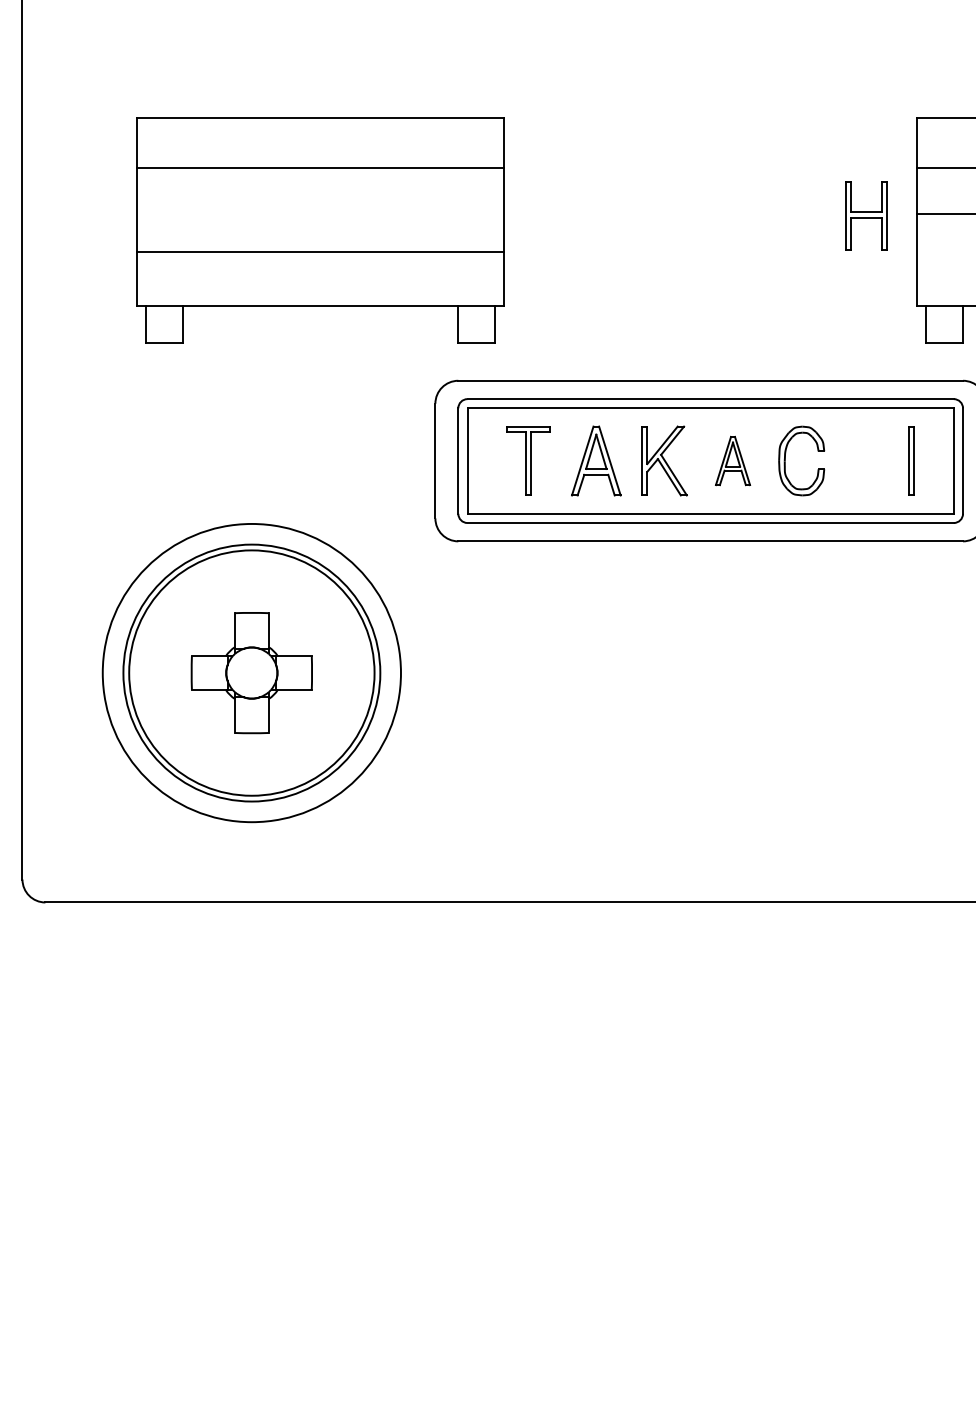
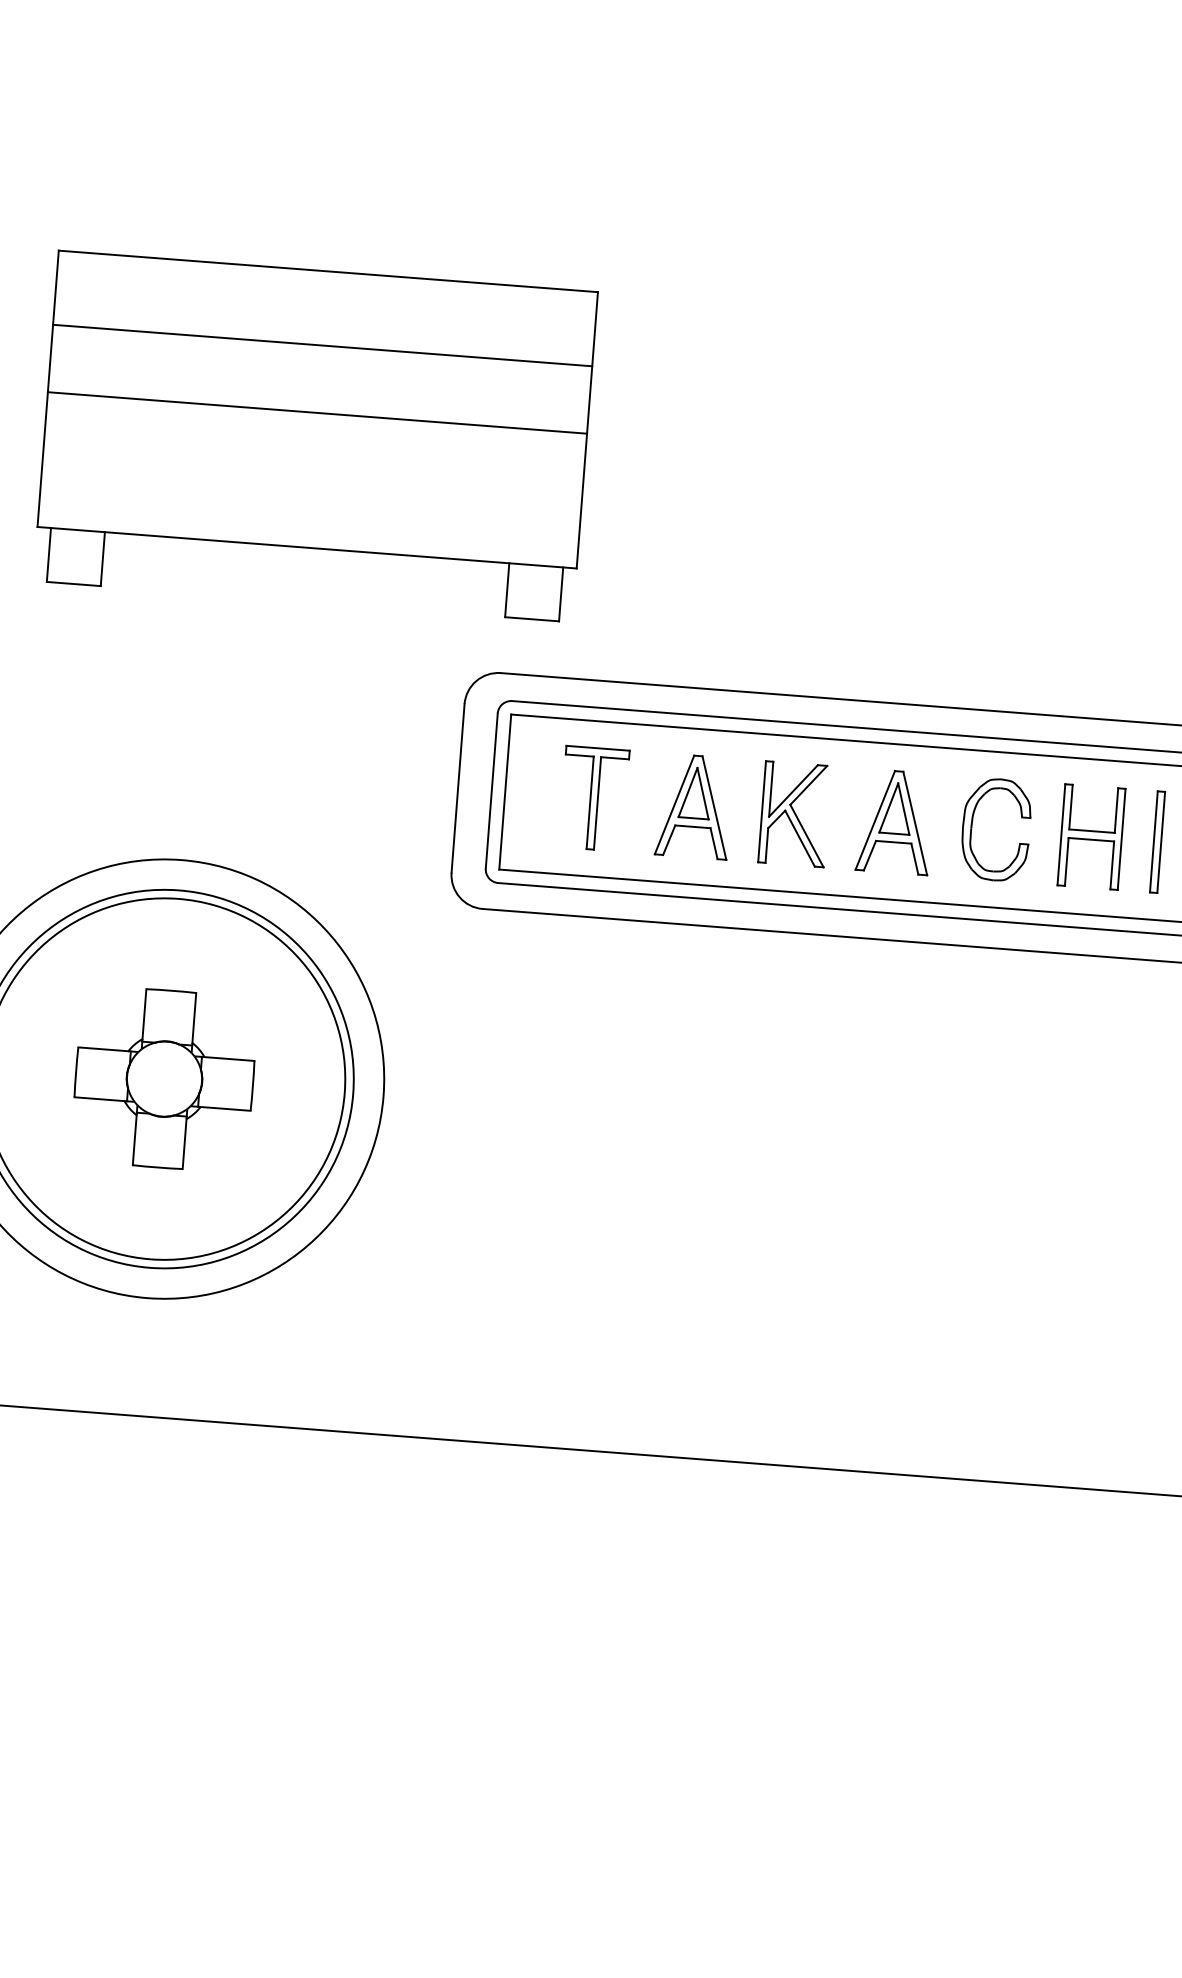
part: (866, 215) -> (1091, 836), moved
line: (320, 252) -> (317, 413), moved
part: (732, 460) -> (894, 821), size x1.43

